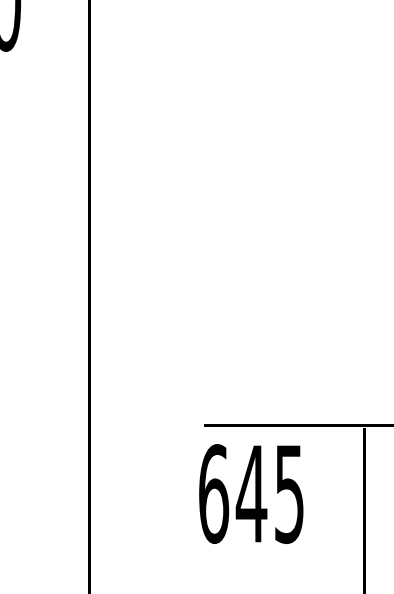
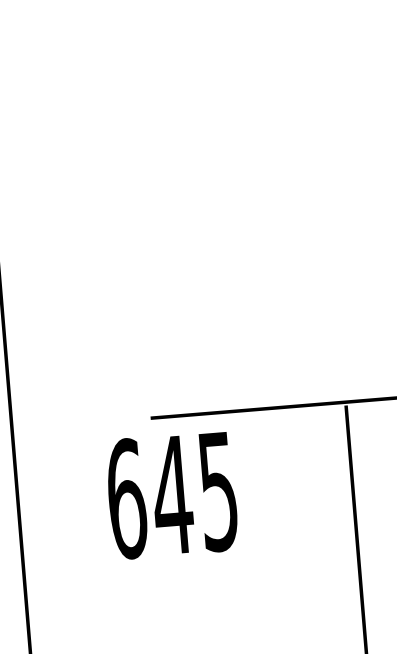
text: (251, 493) -> (172, 494), moved

